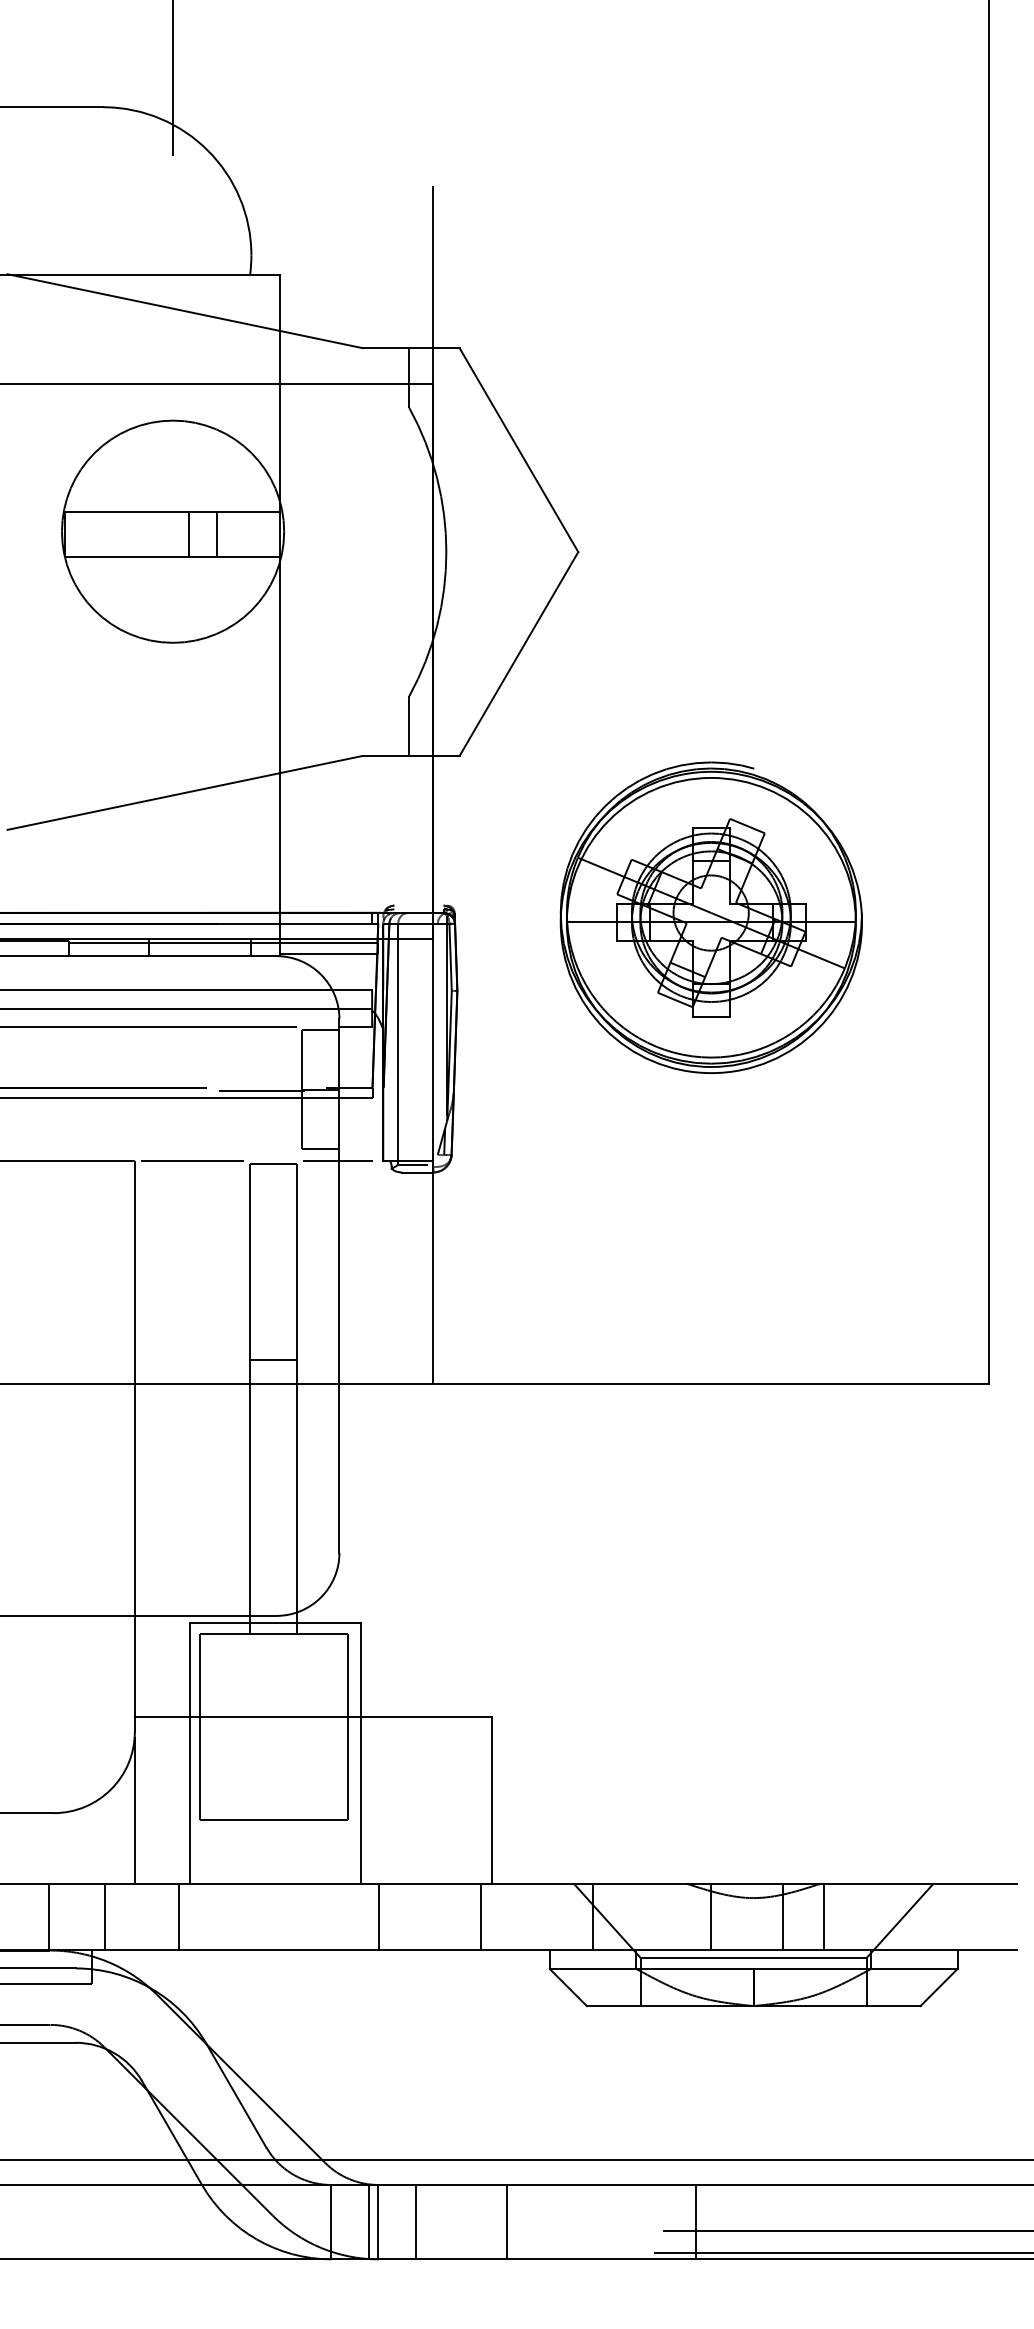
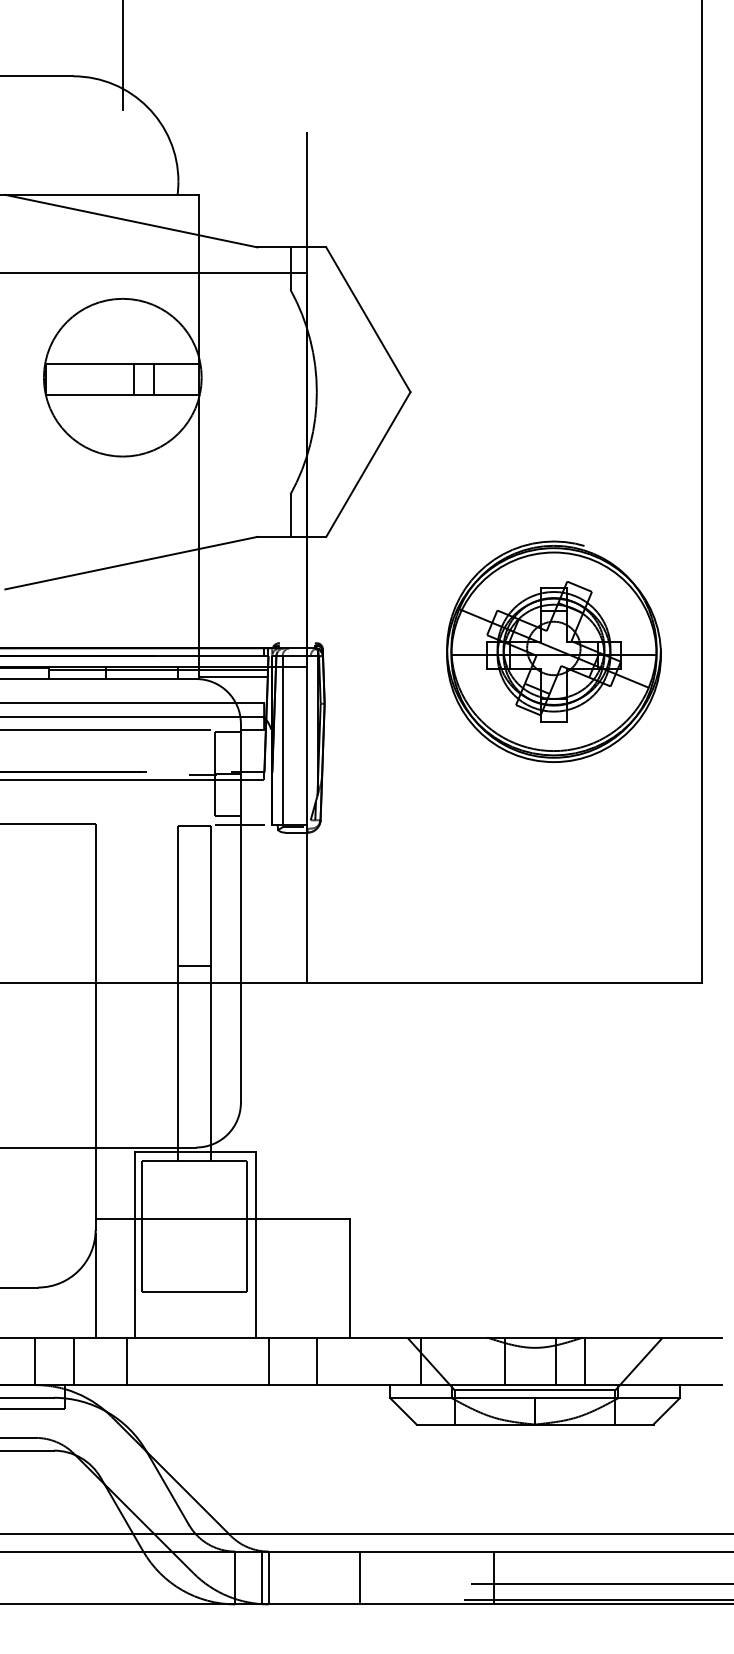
part: (710, 917) -> (553, 651), moved
line: (243, 1090) -> (172, 774), removed
line: (192, 1160) -> (136, 824), removed
line: (481, 1917) -> (316, 1361), moved
line: (416, 2221) -> (295, 1577), removed

